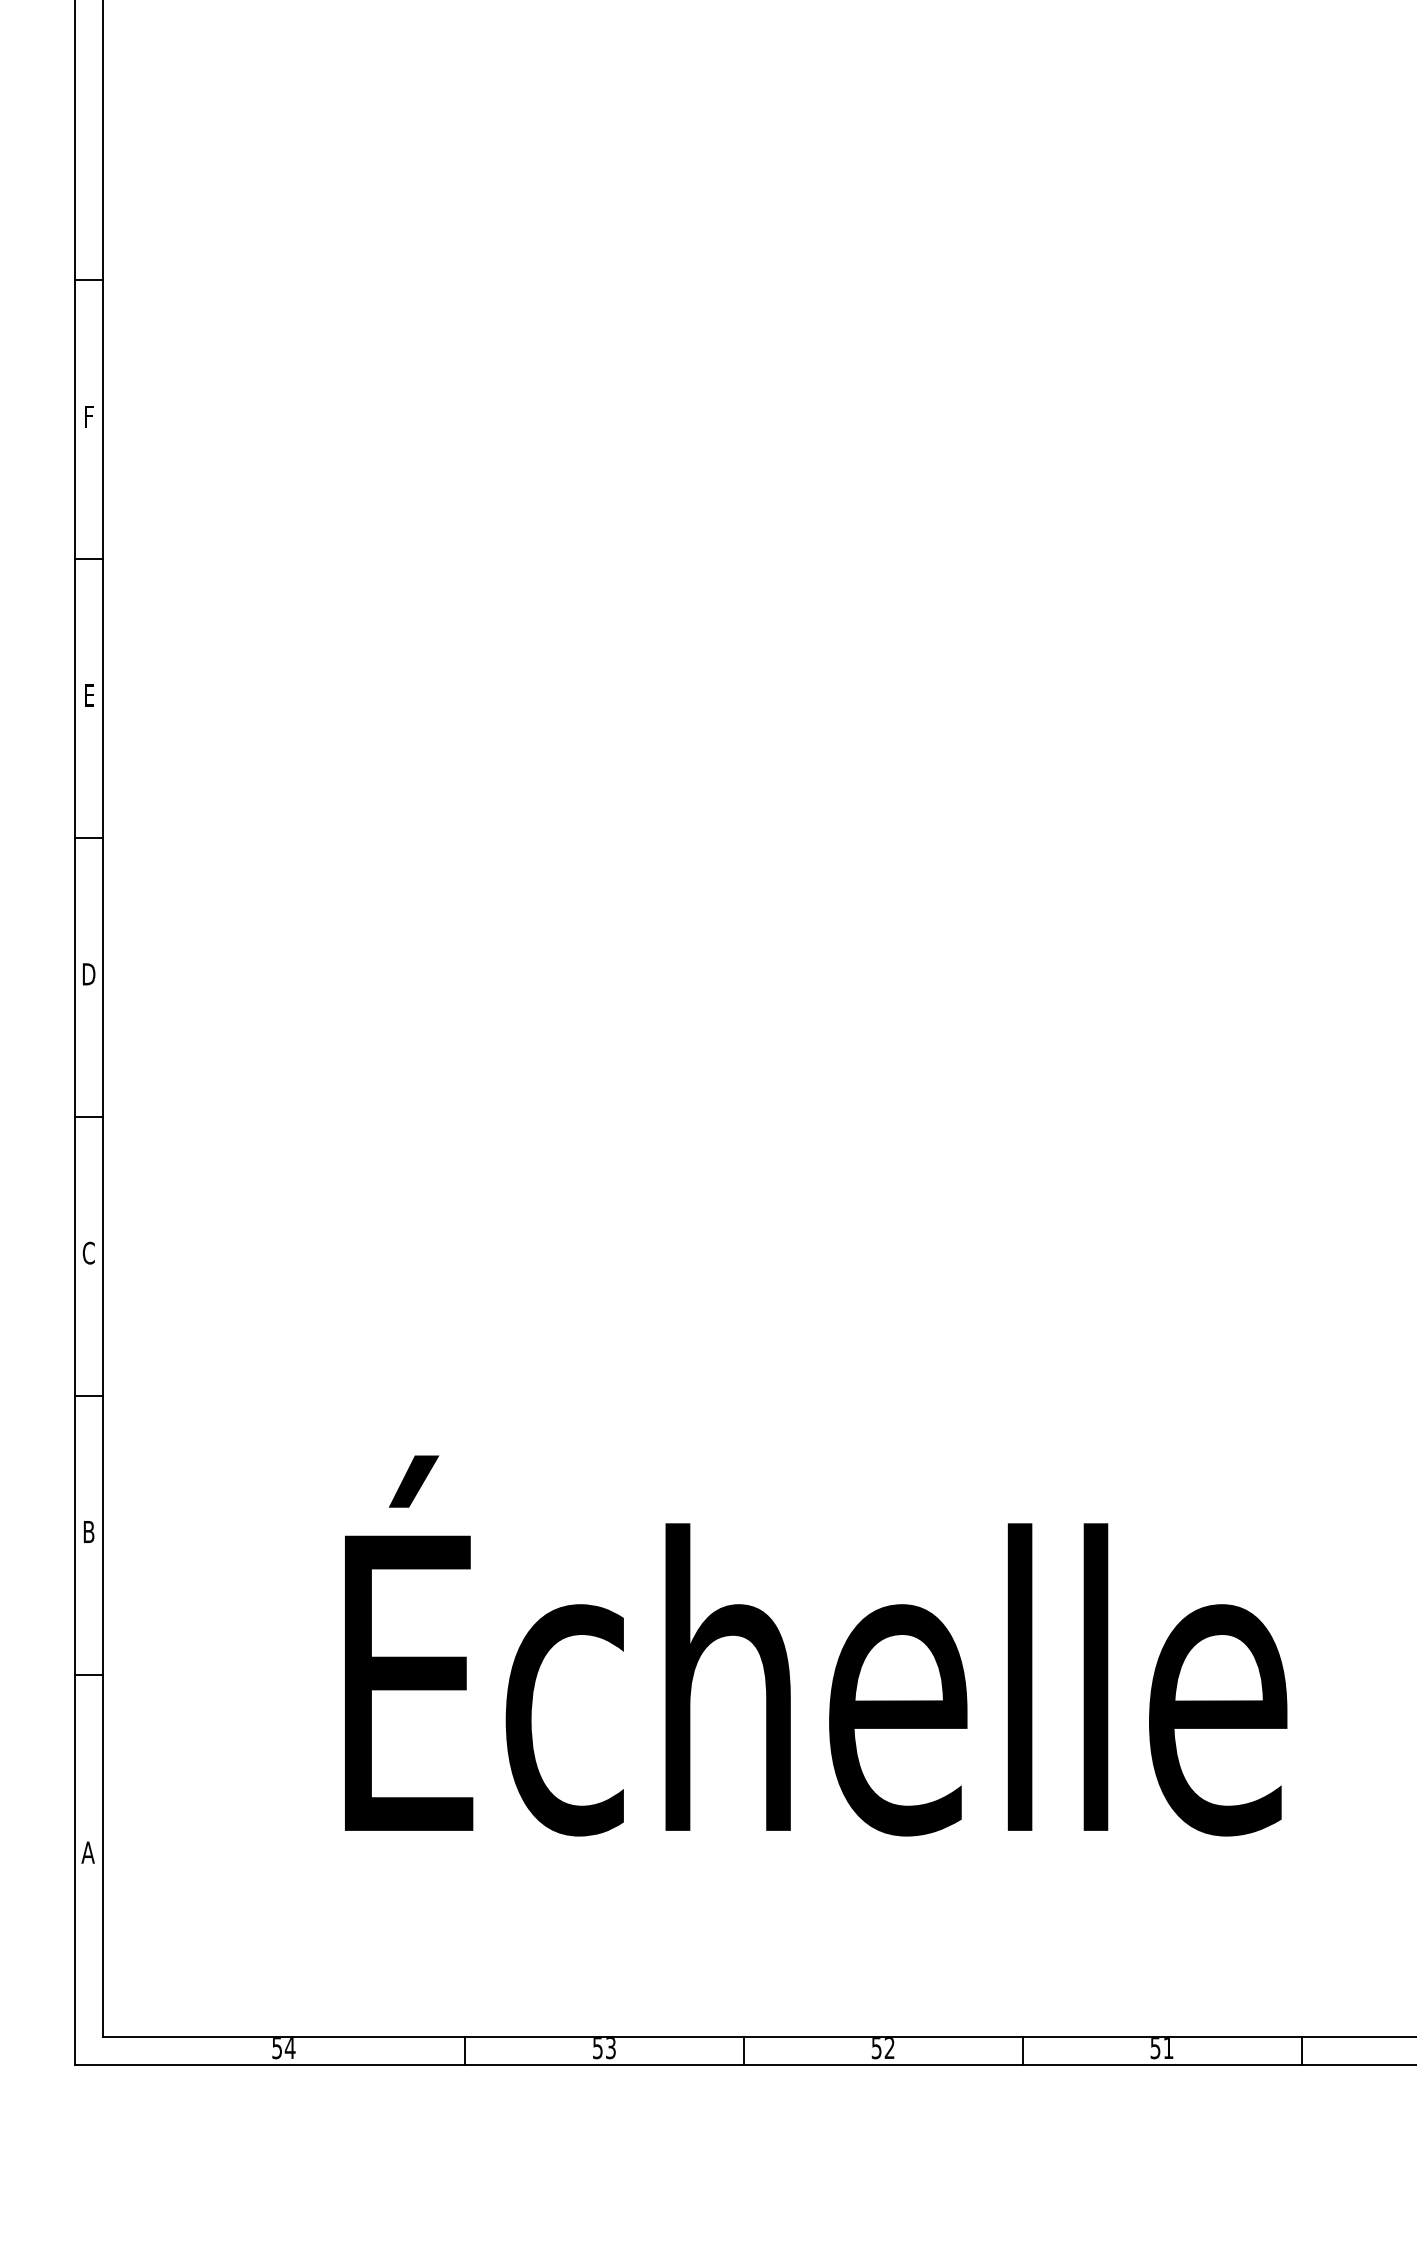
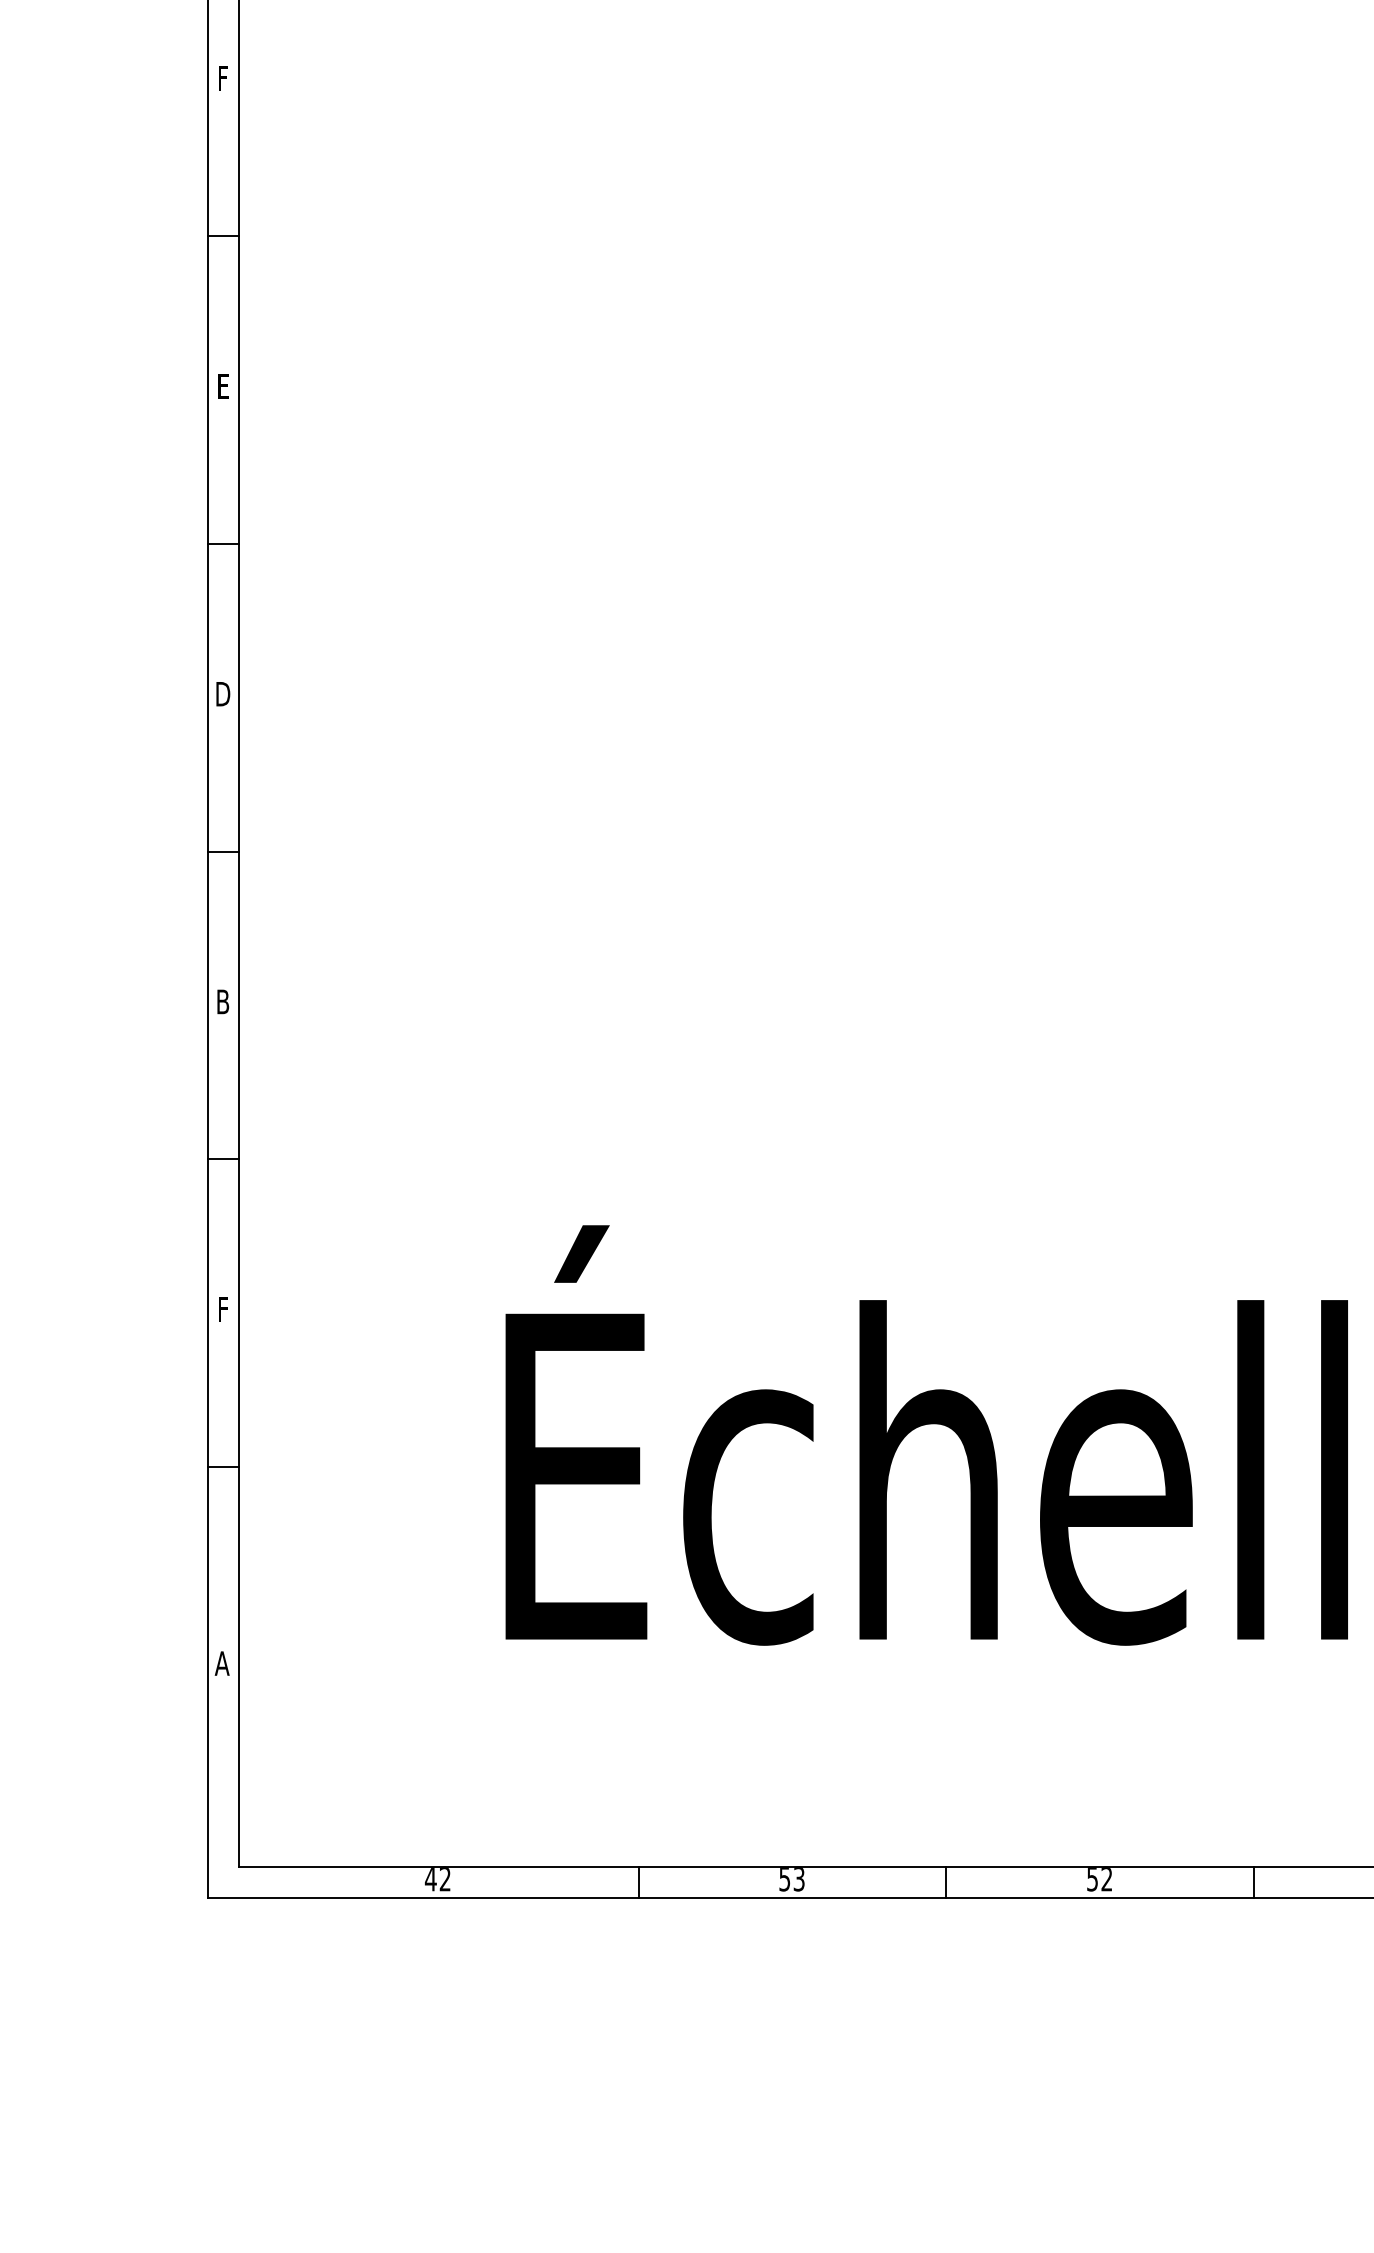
text: (88, 1252) -> (222, 1001), C -> B
text: (88, 1531) -> (222, 1309), B -> F
text: (283, 2048) -> (437, 1879), 54 -> 42

